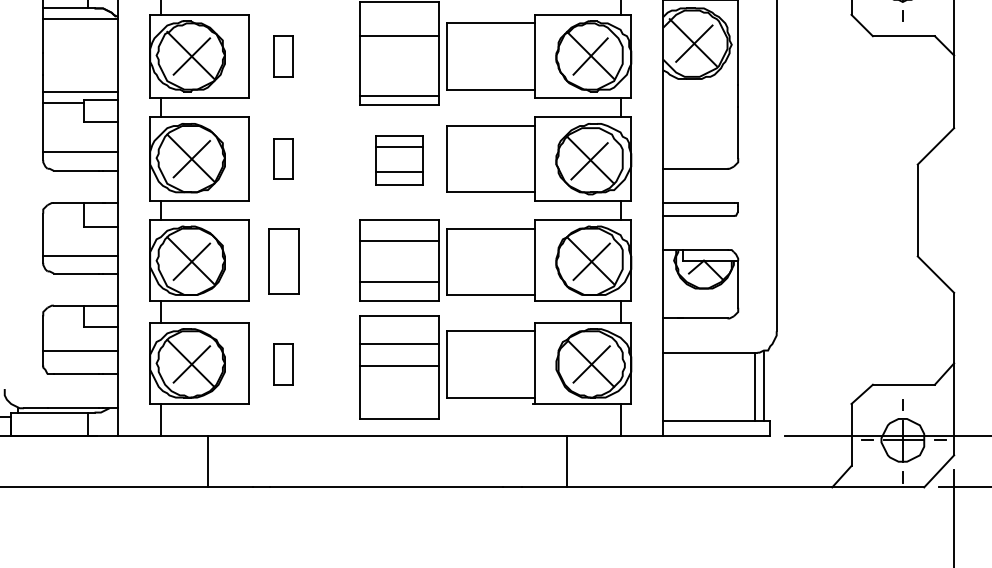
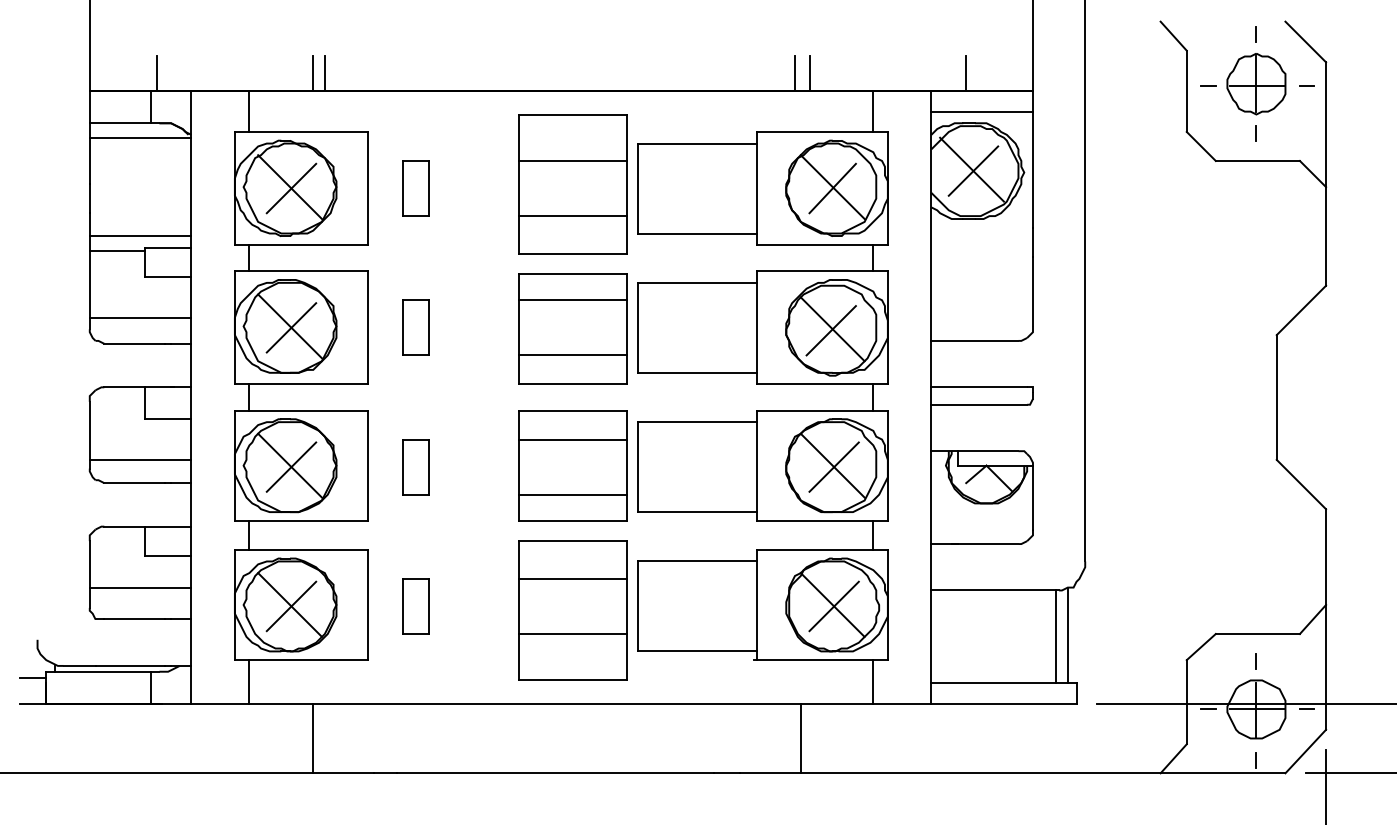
line: (398, 96) -> (572, 216), moved
part: (398, 159) -> (572, 328), size x1.67
part: (283, 262) -> (415, 467), size x0.62
line: (398, 365) -> (572, 634), moved

